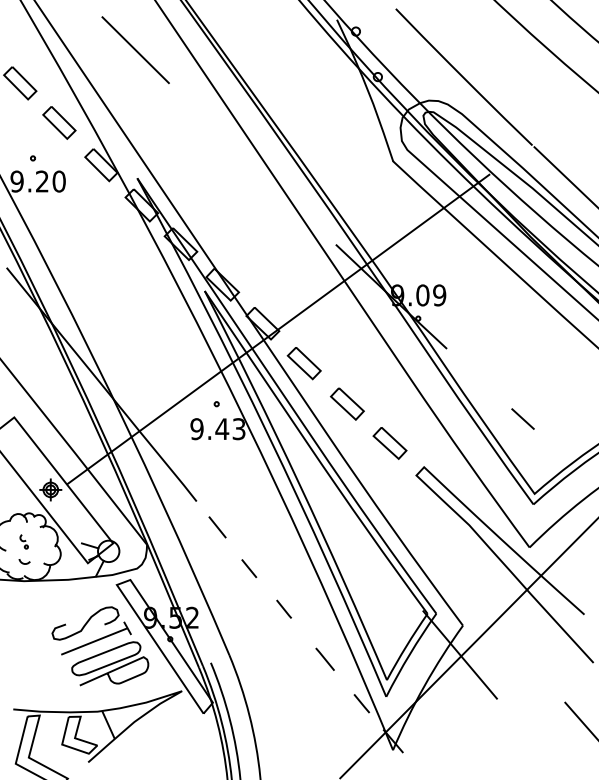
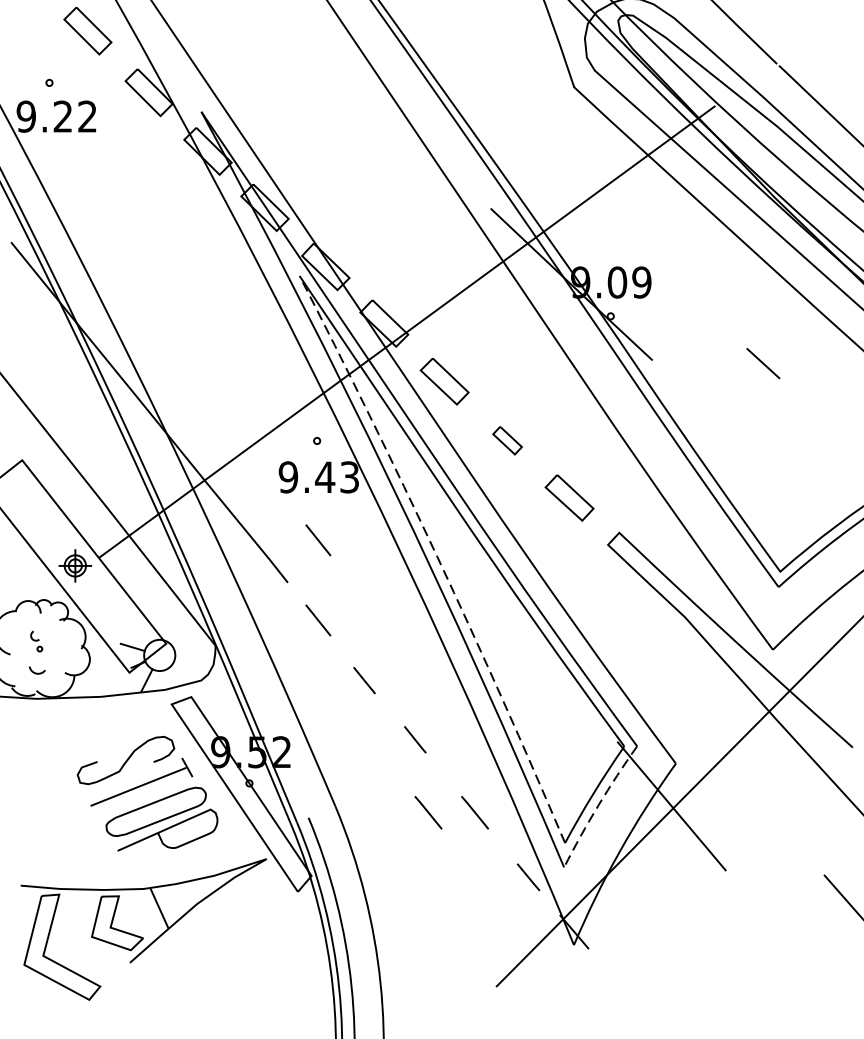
text: (58, 181) -> (86, 116), 9.20 -> 9.22
part: (347, 403) -> (507, 439), size x0.6
line: (522, 418) -> (762, 362), moved
line: (217, 472) -> (318, 540), added
line: (299, 483) -> (437, 556), solid -> dashed
line: (409, 654) -> (597, 805), solid -> dashed
line: (292, 658) -> (427, 811), added

